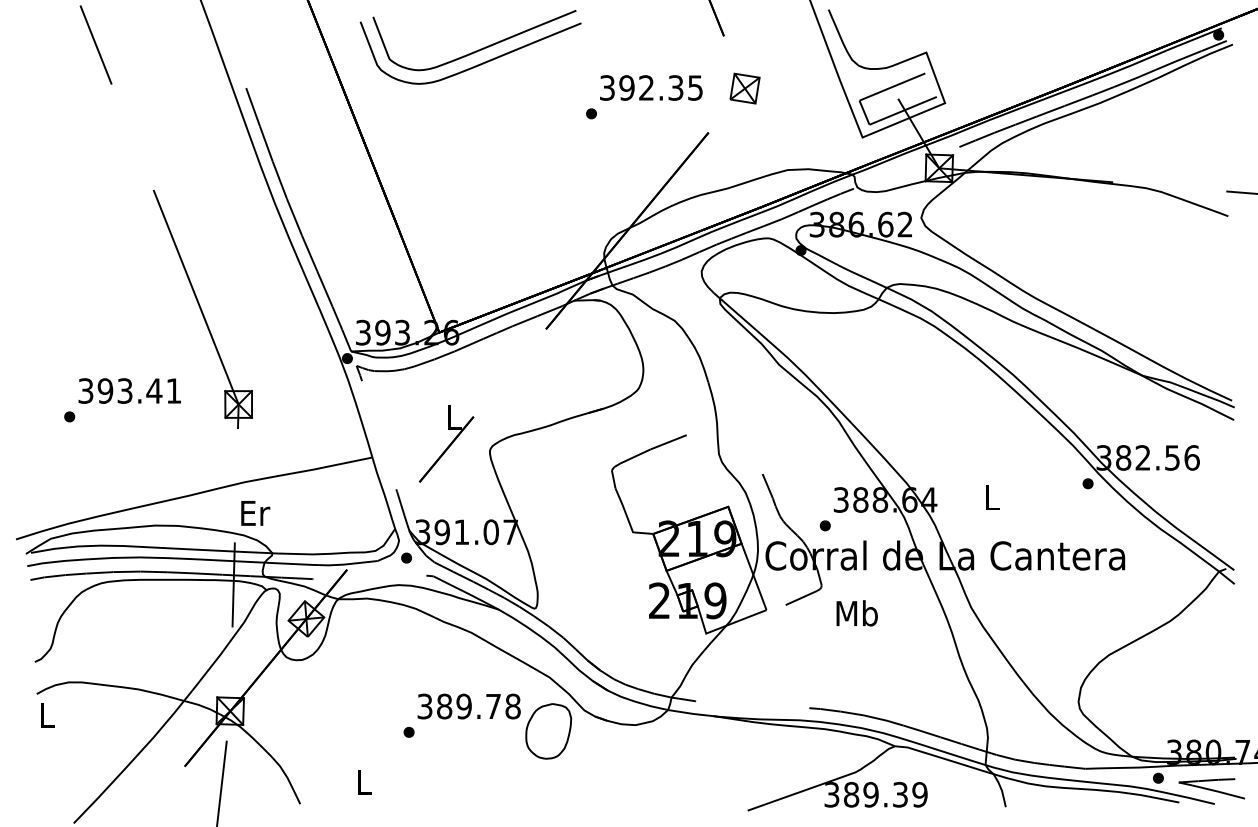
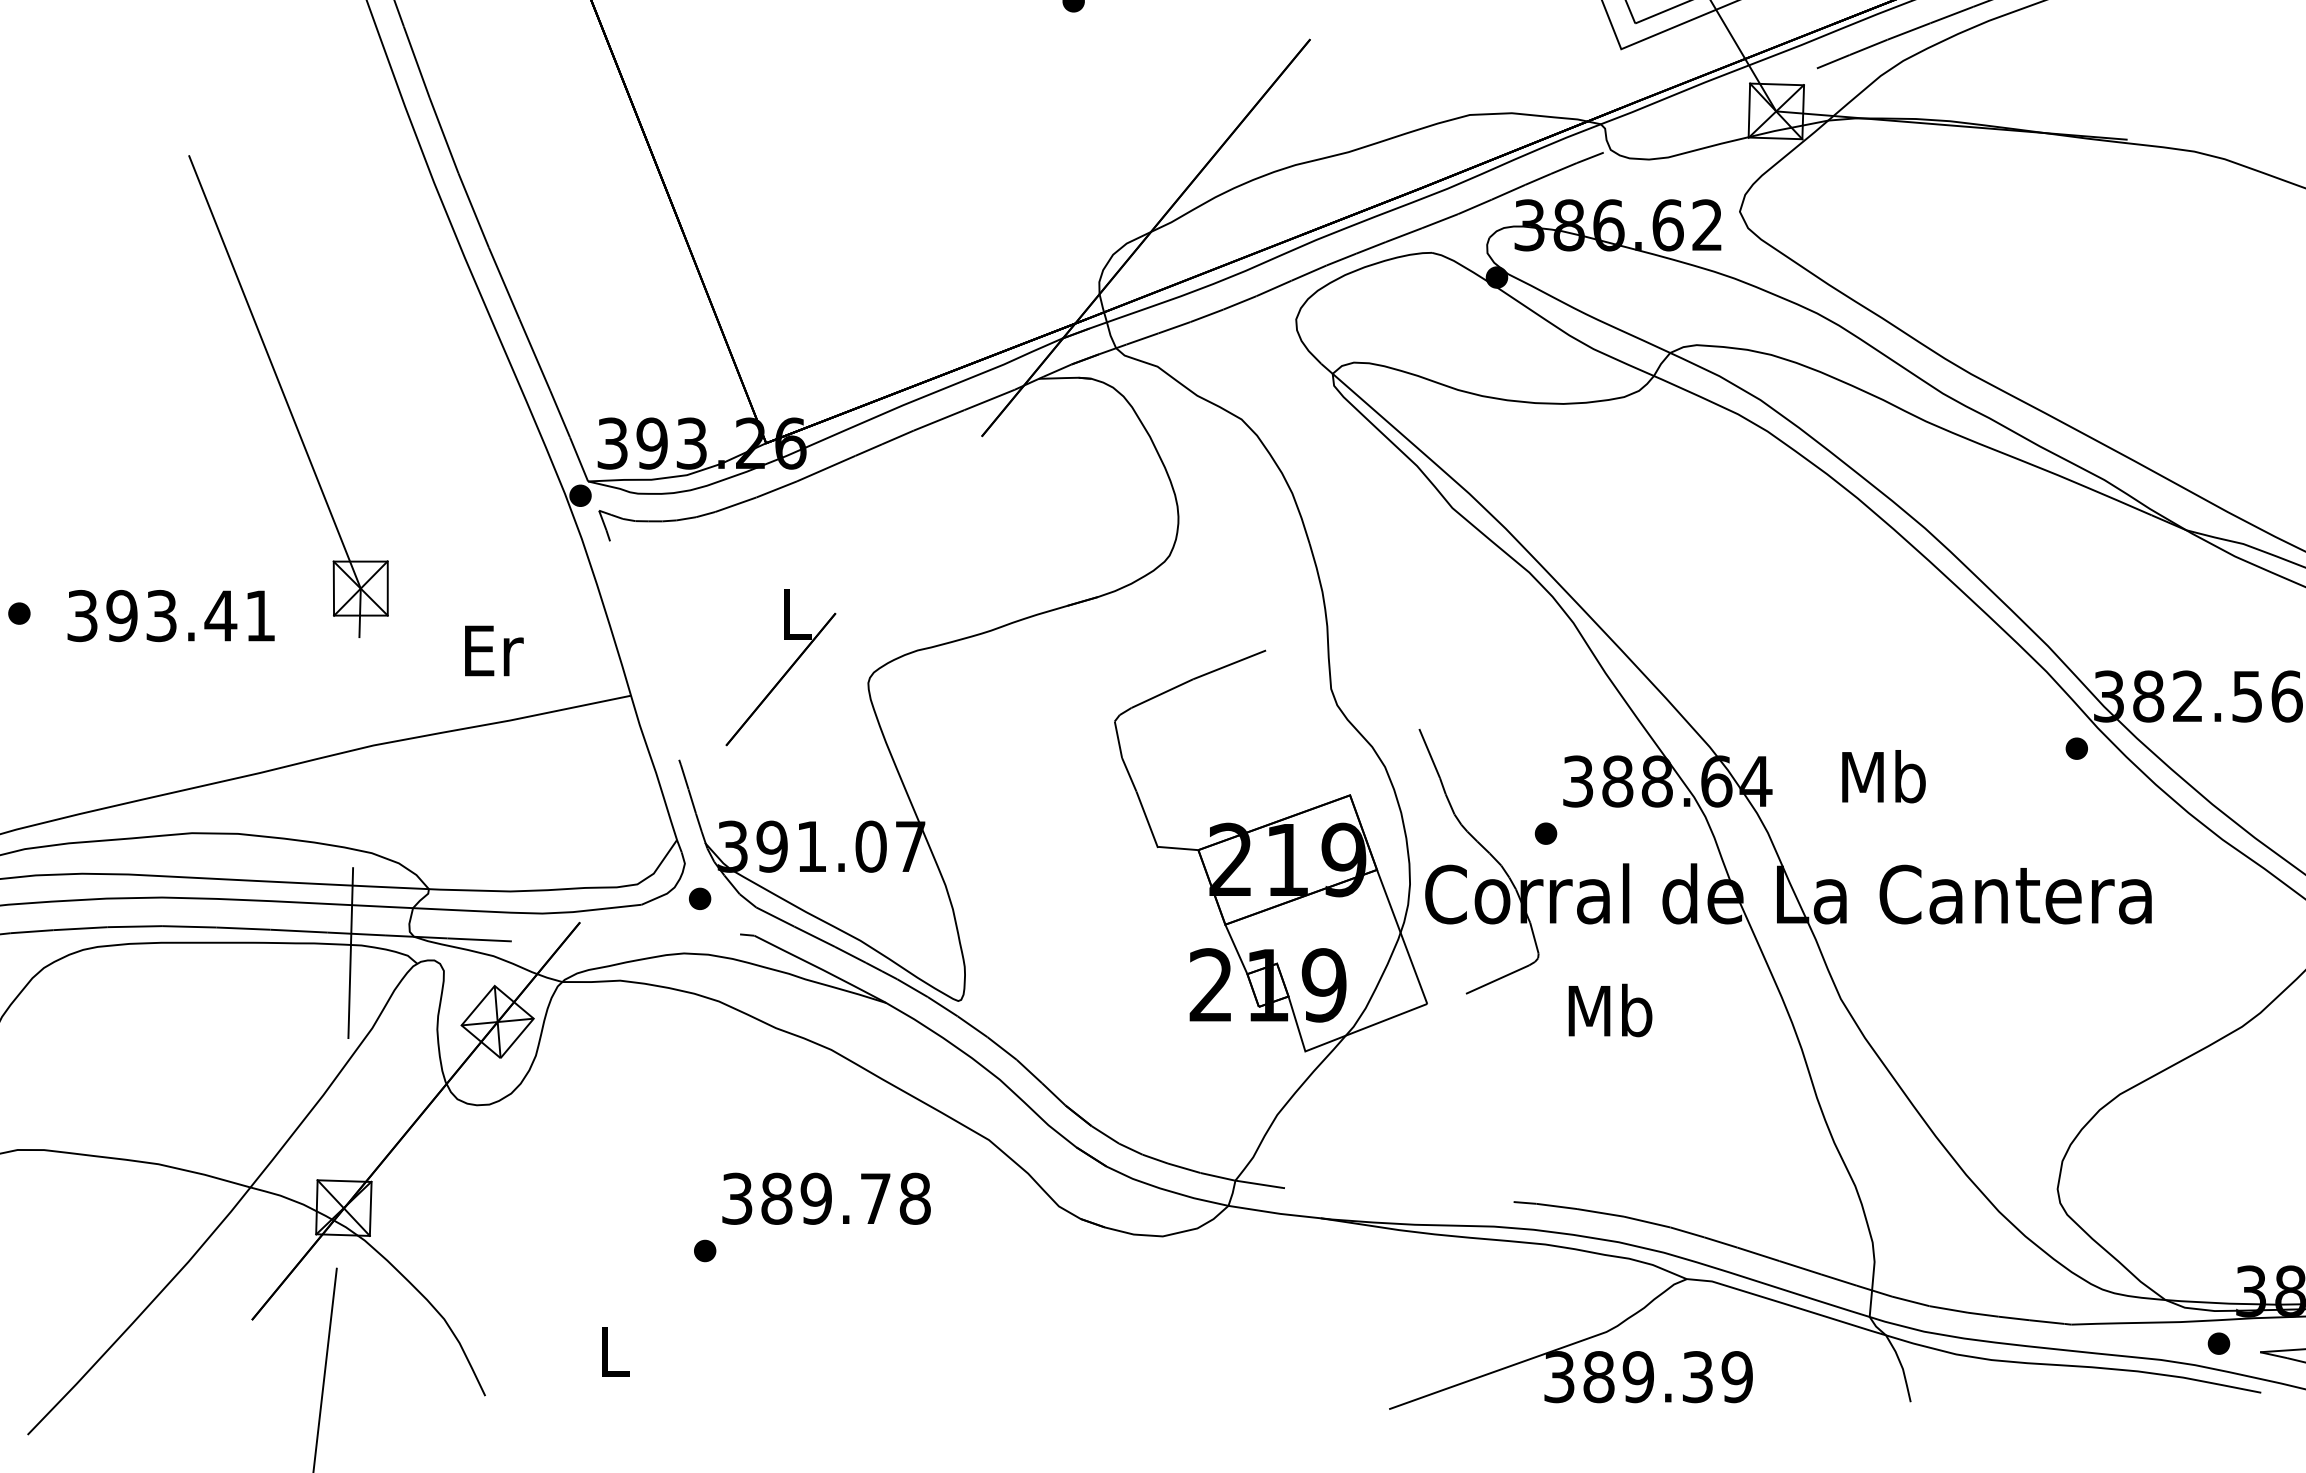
text: (129, 390) -> (170, 614), moved
text: (992, 497) -> (1883, 776), L -> Mb
text: (255, 513) -> (493, 651), moved
part: (548, 731) -> (986, 1249), removed

